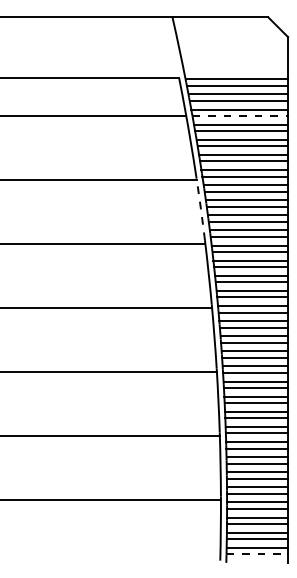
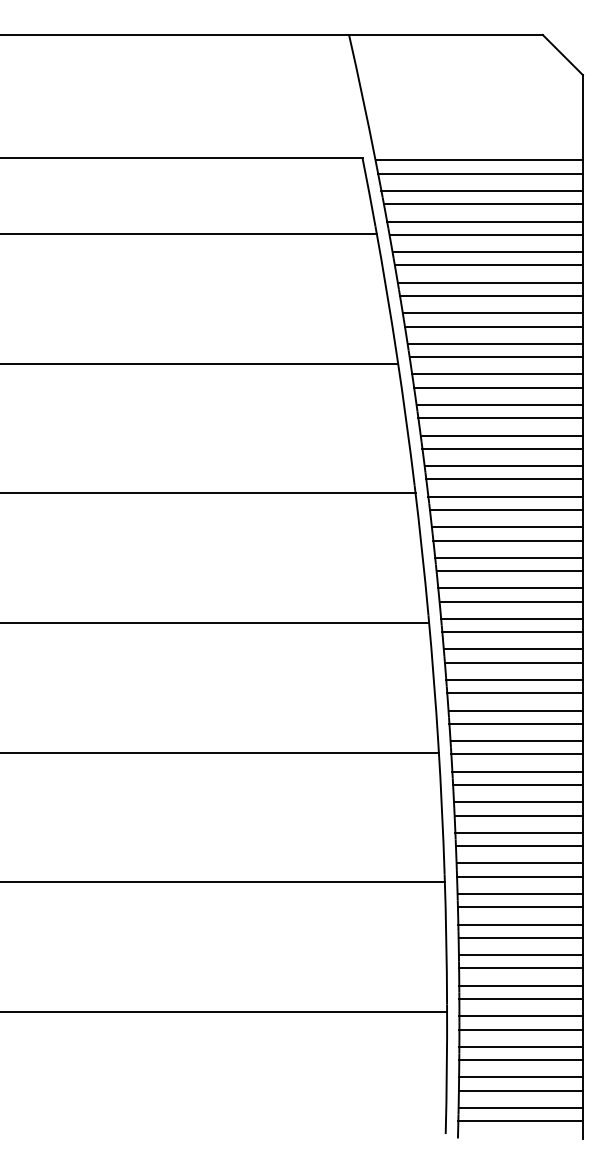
line: (240, 116) -> (486, 235), dashed -> solid
arc: (200, 208) -> (405, 421), dashed -> solid
line: (257, 554) -> (520, 1121), dashed -> solid

